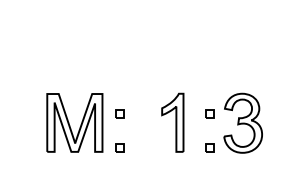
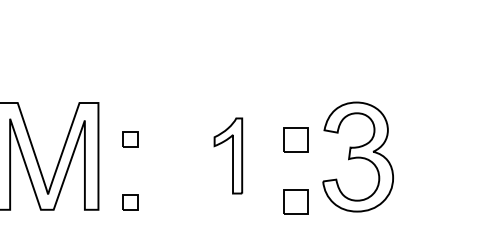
part: (209, 113) -> (295, 138), size x1.6
part: (172, 122) -> (227, 155), size x0.7
part: (209, 147) -> (295, 201), size x1.6

